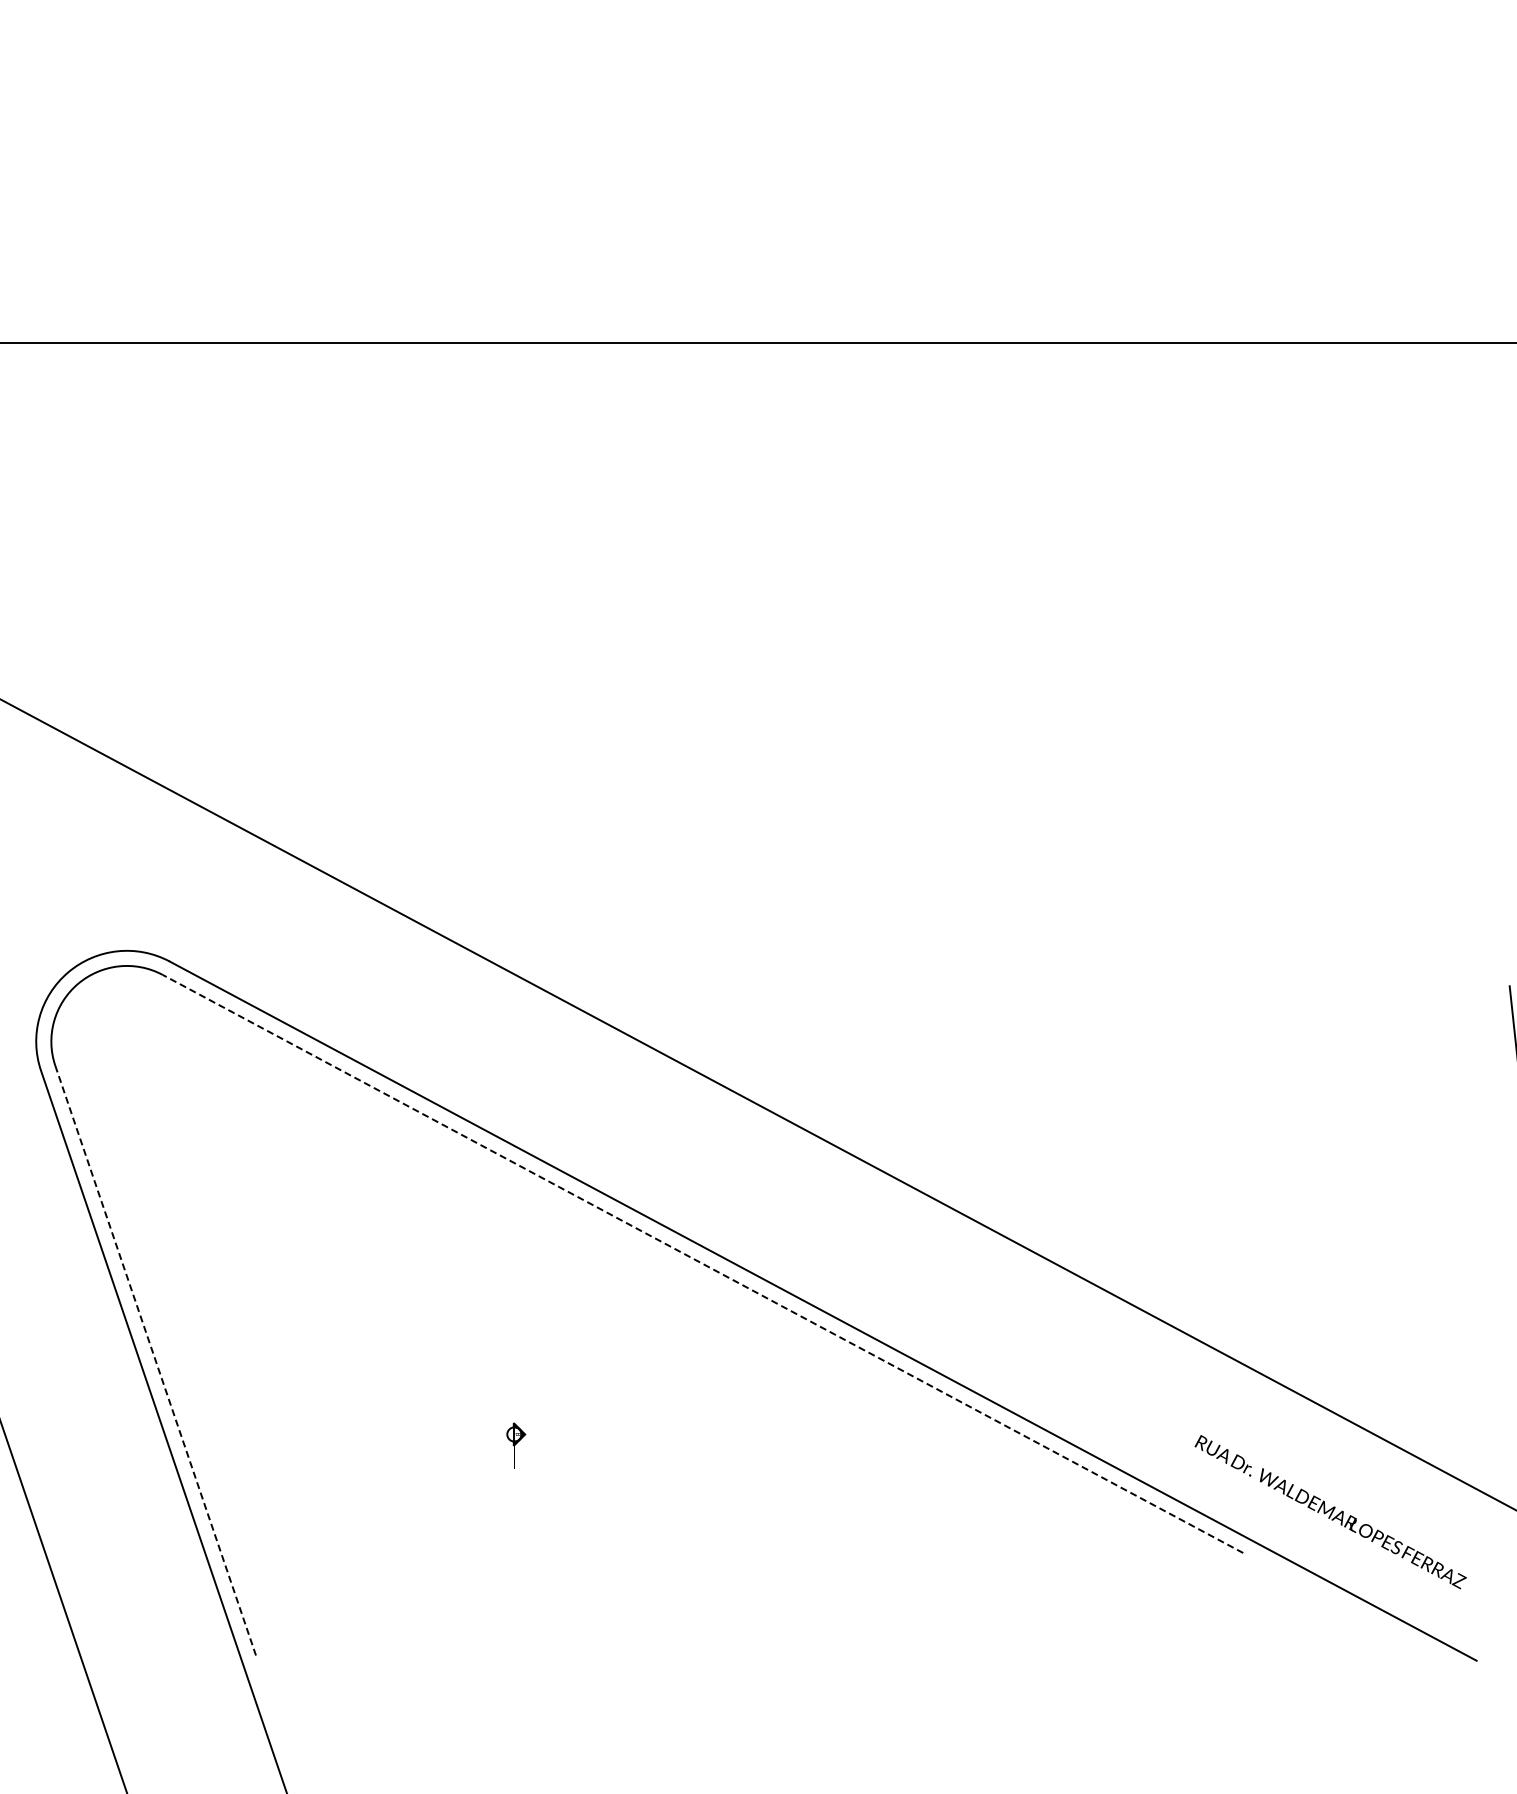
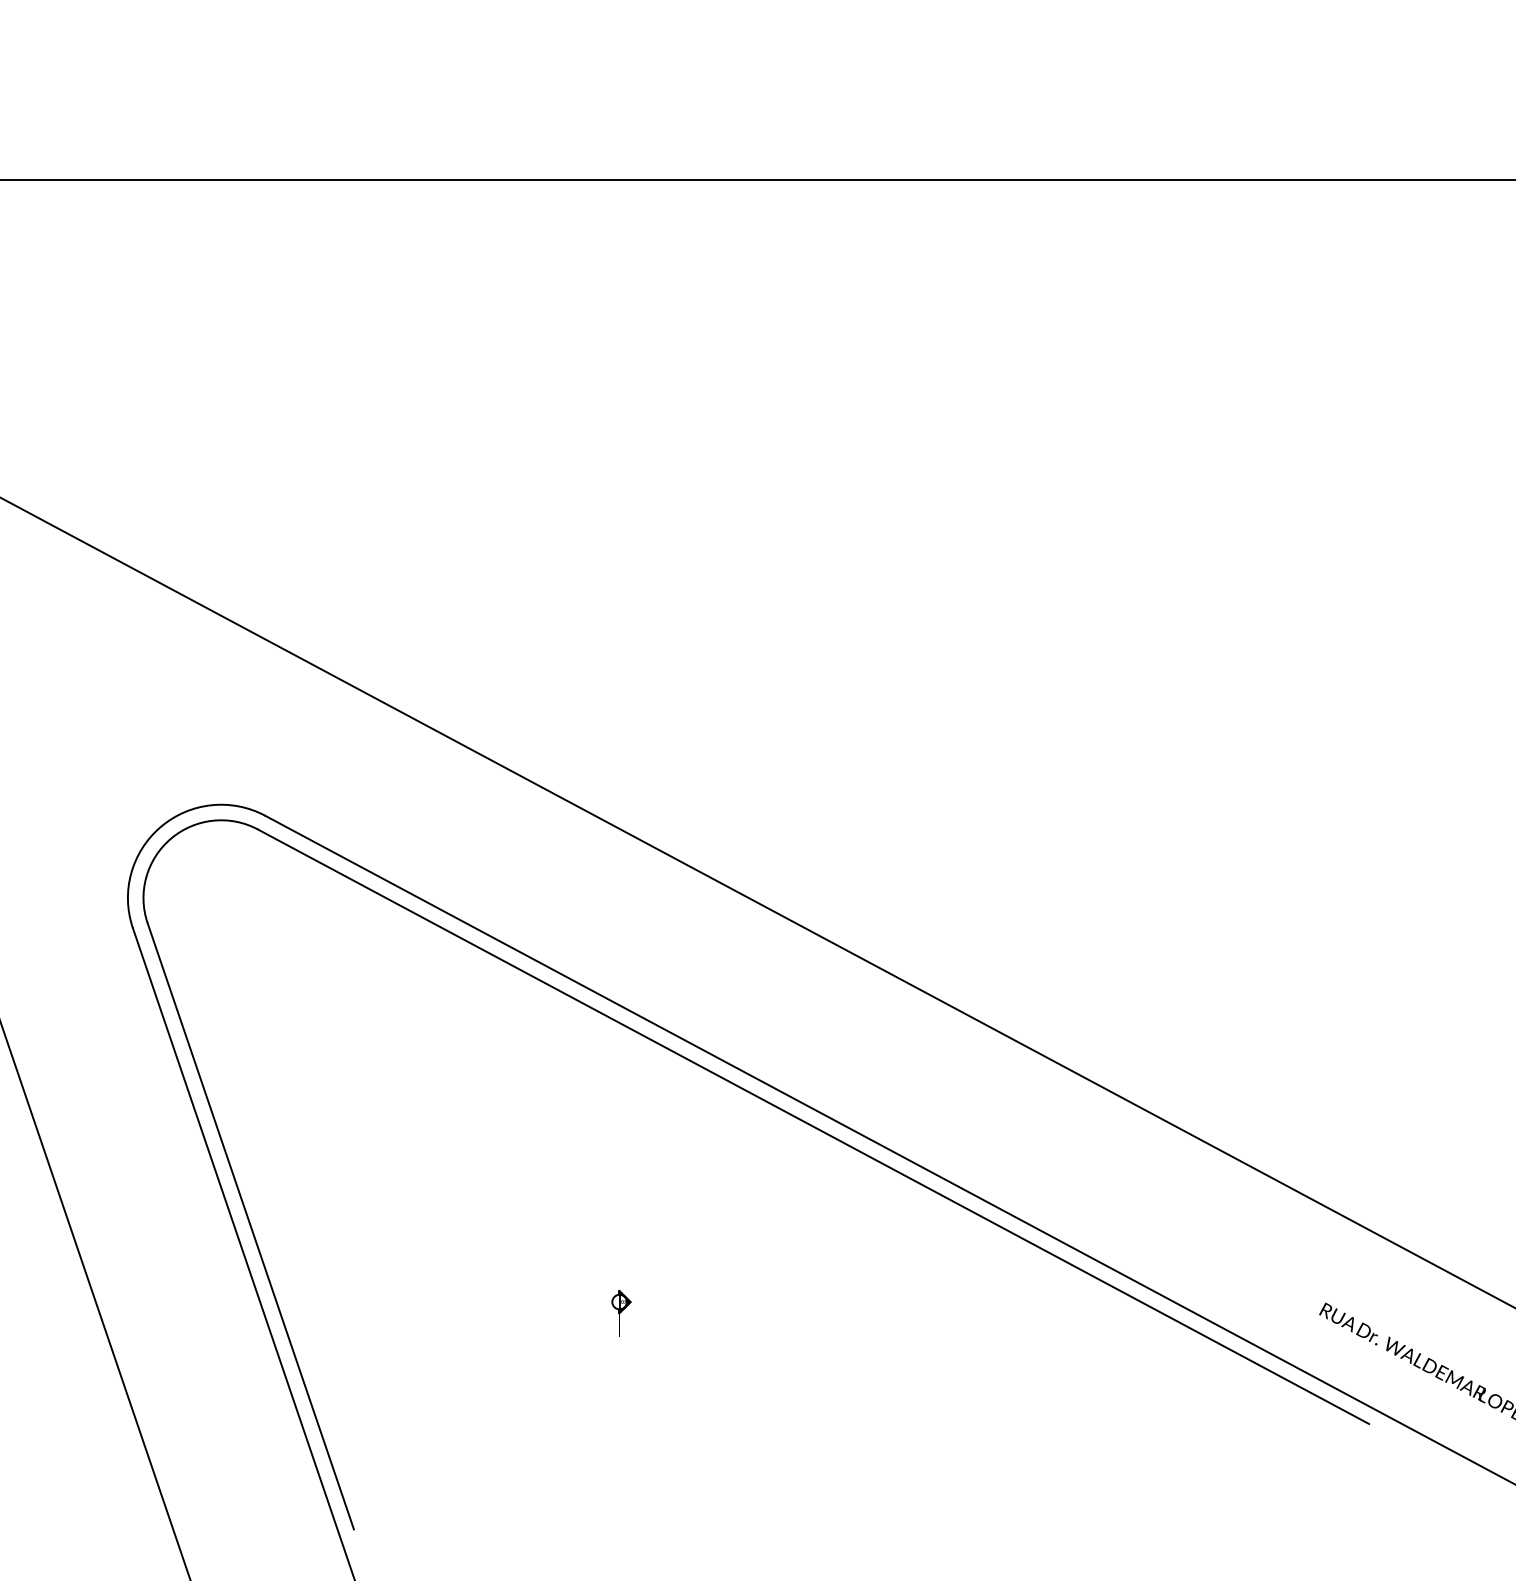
line: (702, 1263) -> (813, 1126), dashed -> solid
line: (155, 1360) -> (250, 1226), dashed -> solid

